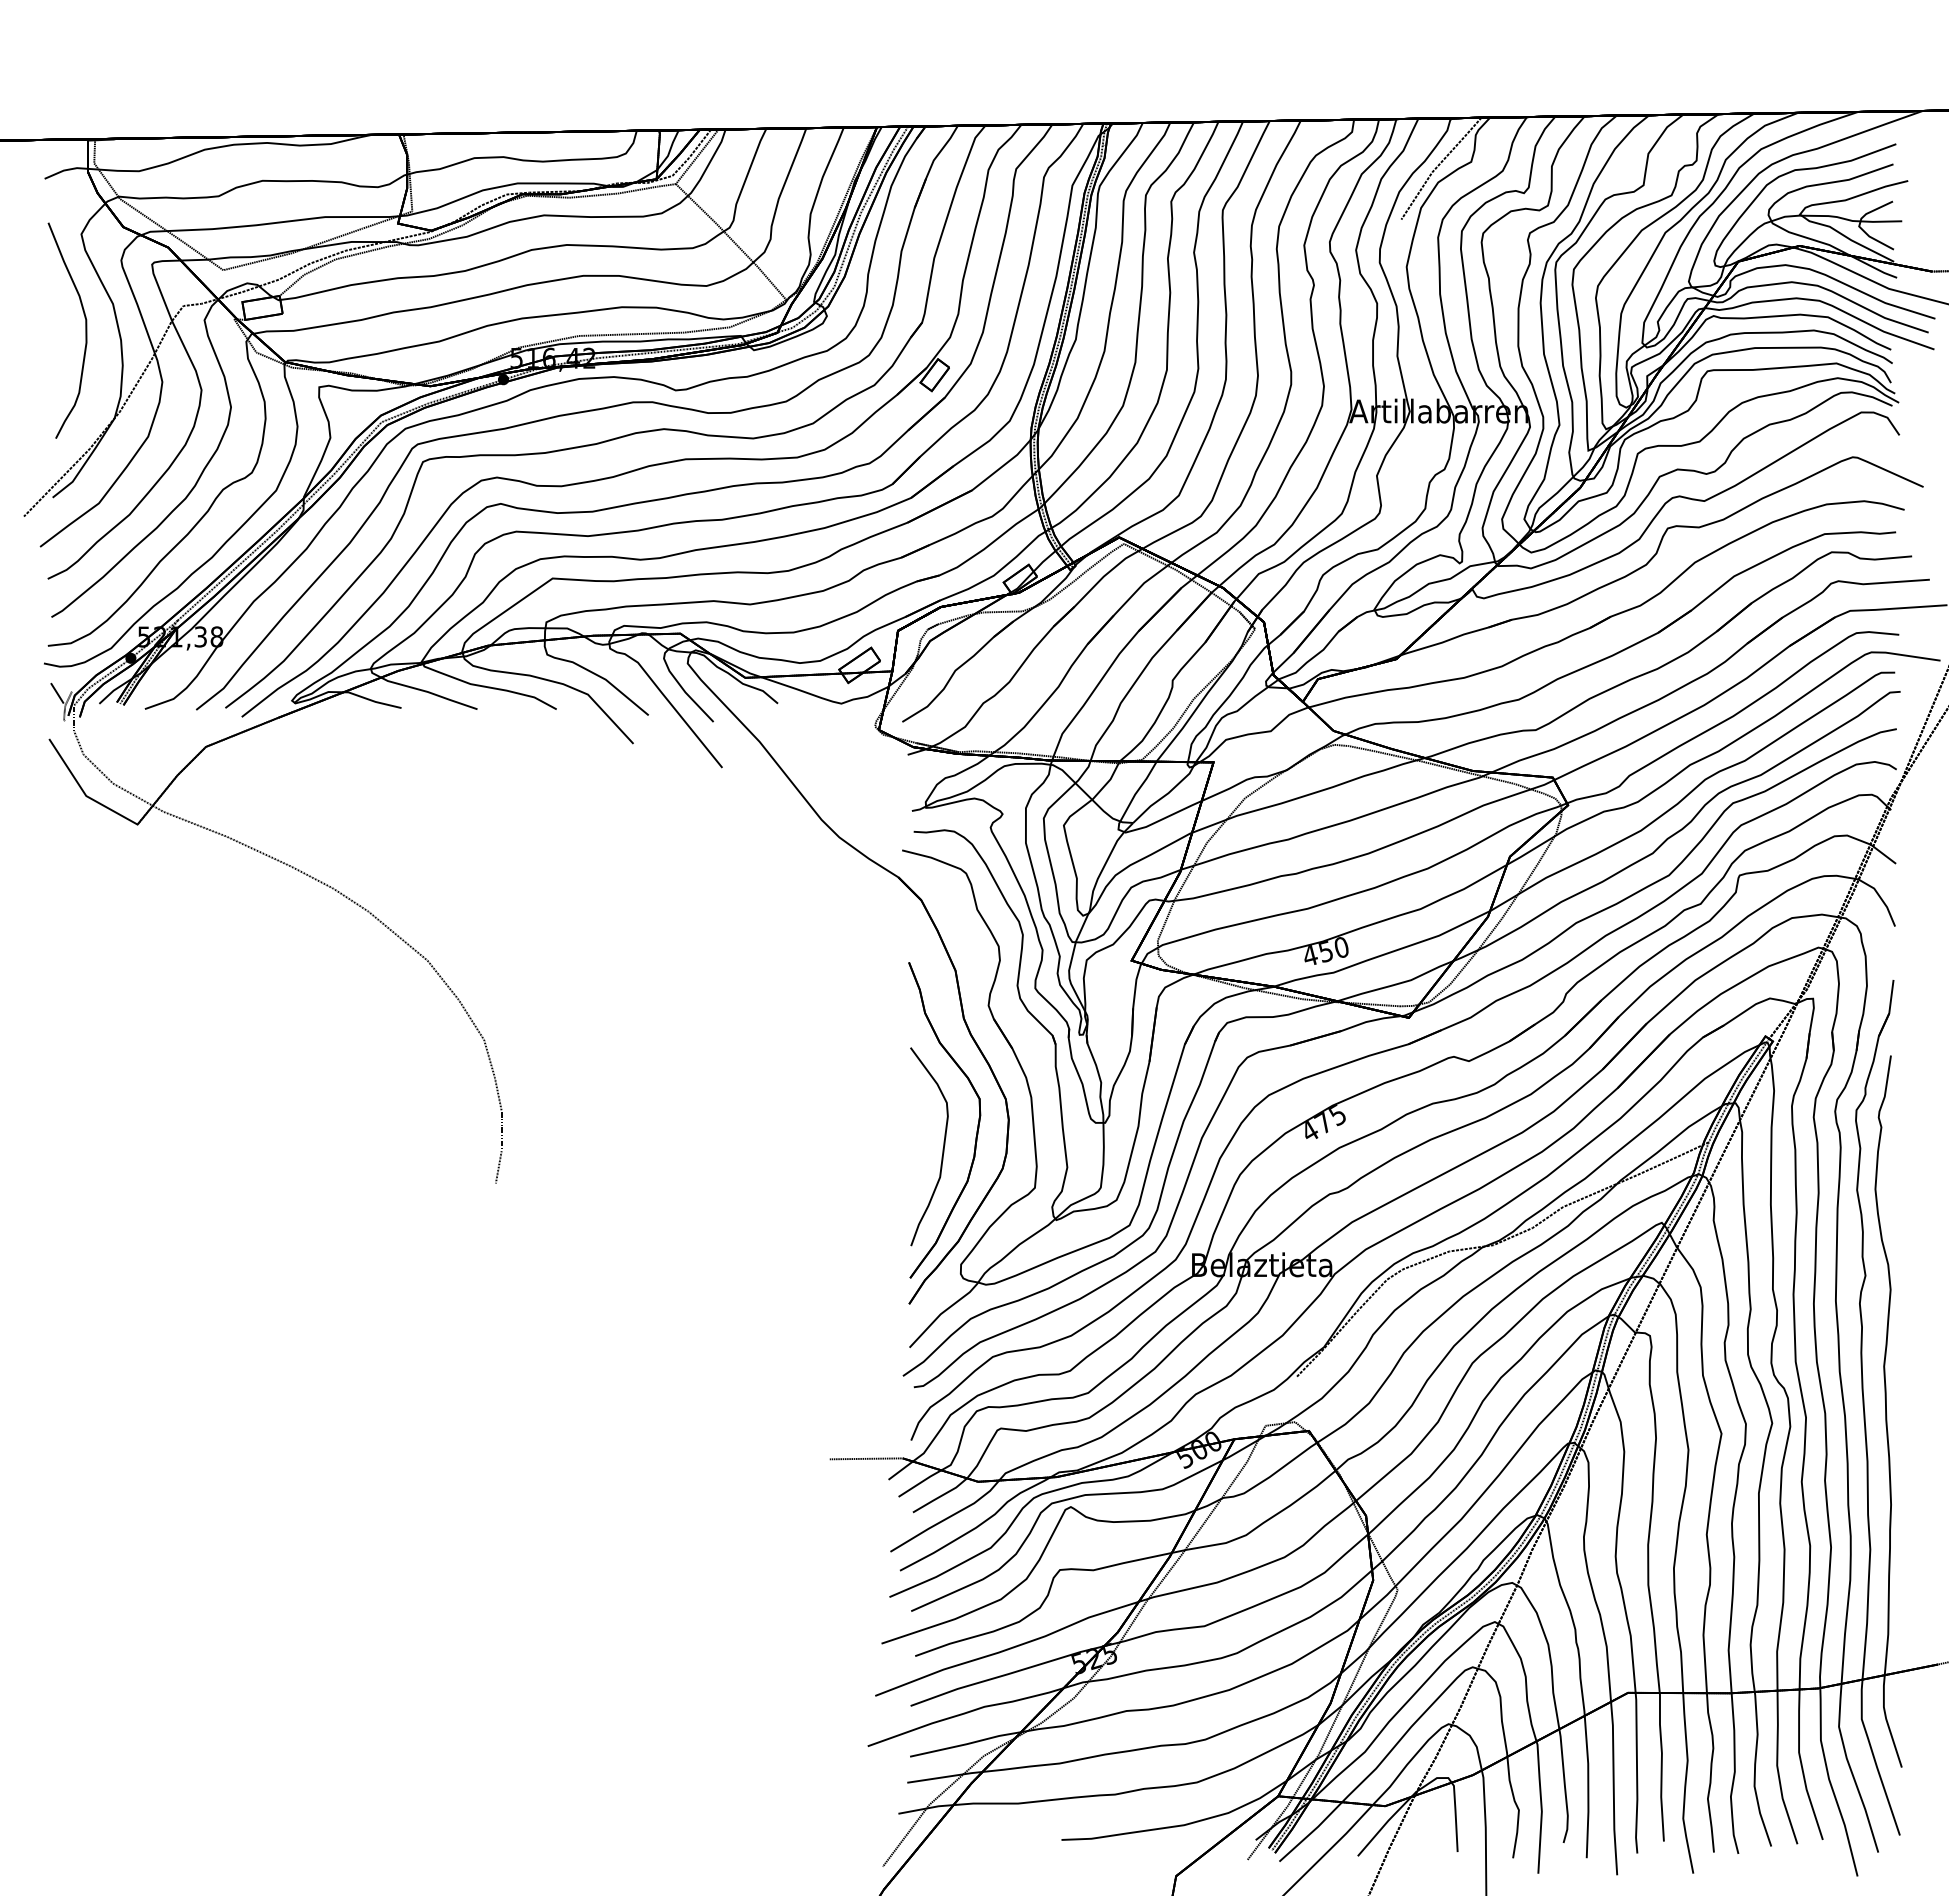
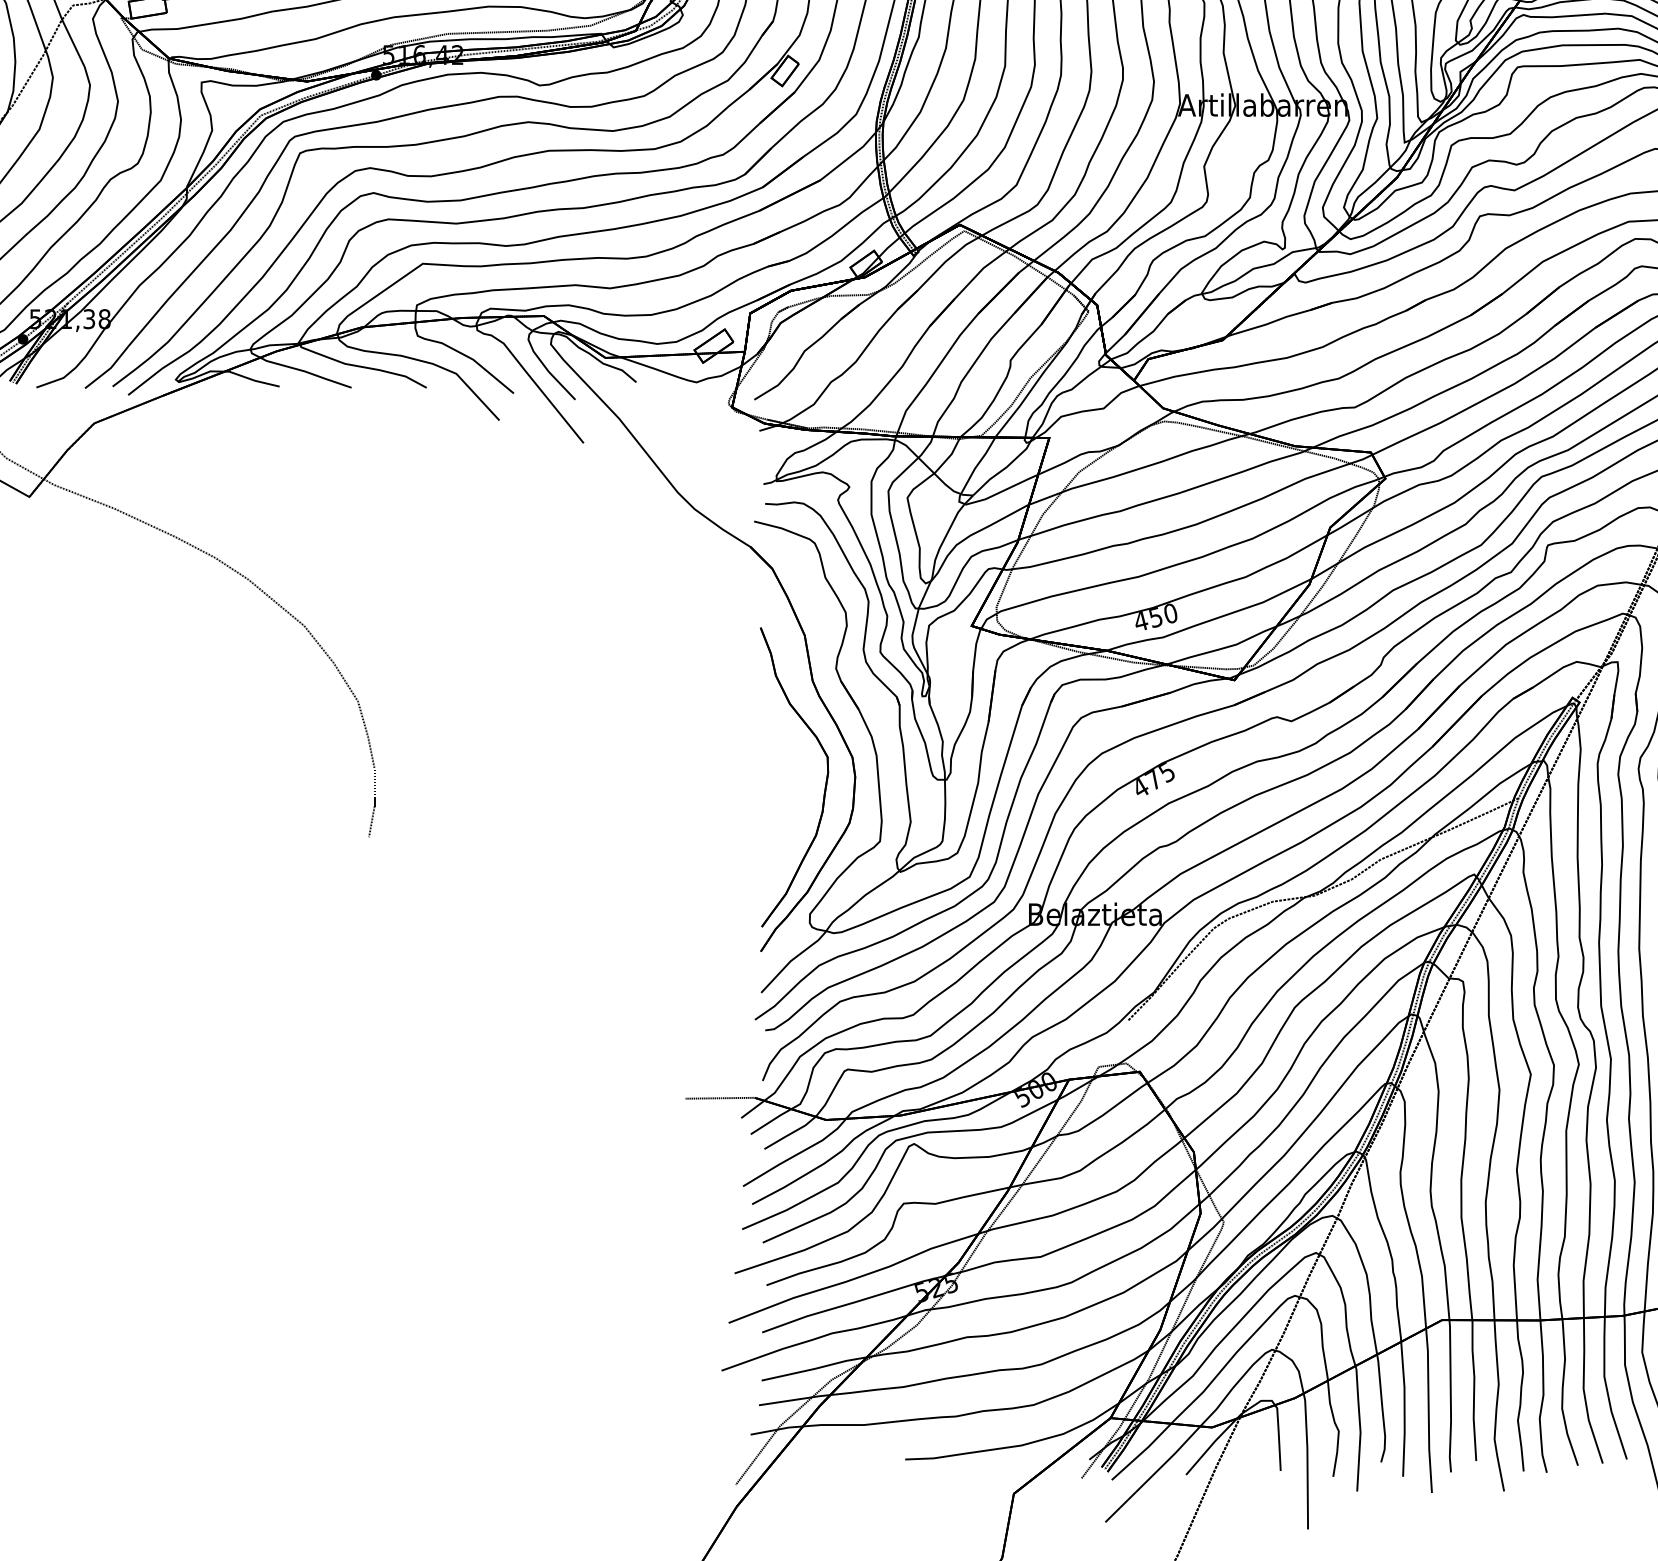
curve: (942, 1148) -> (792, 804), removed

